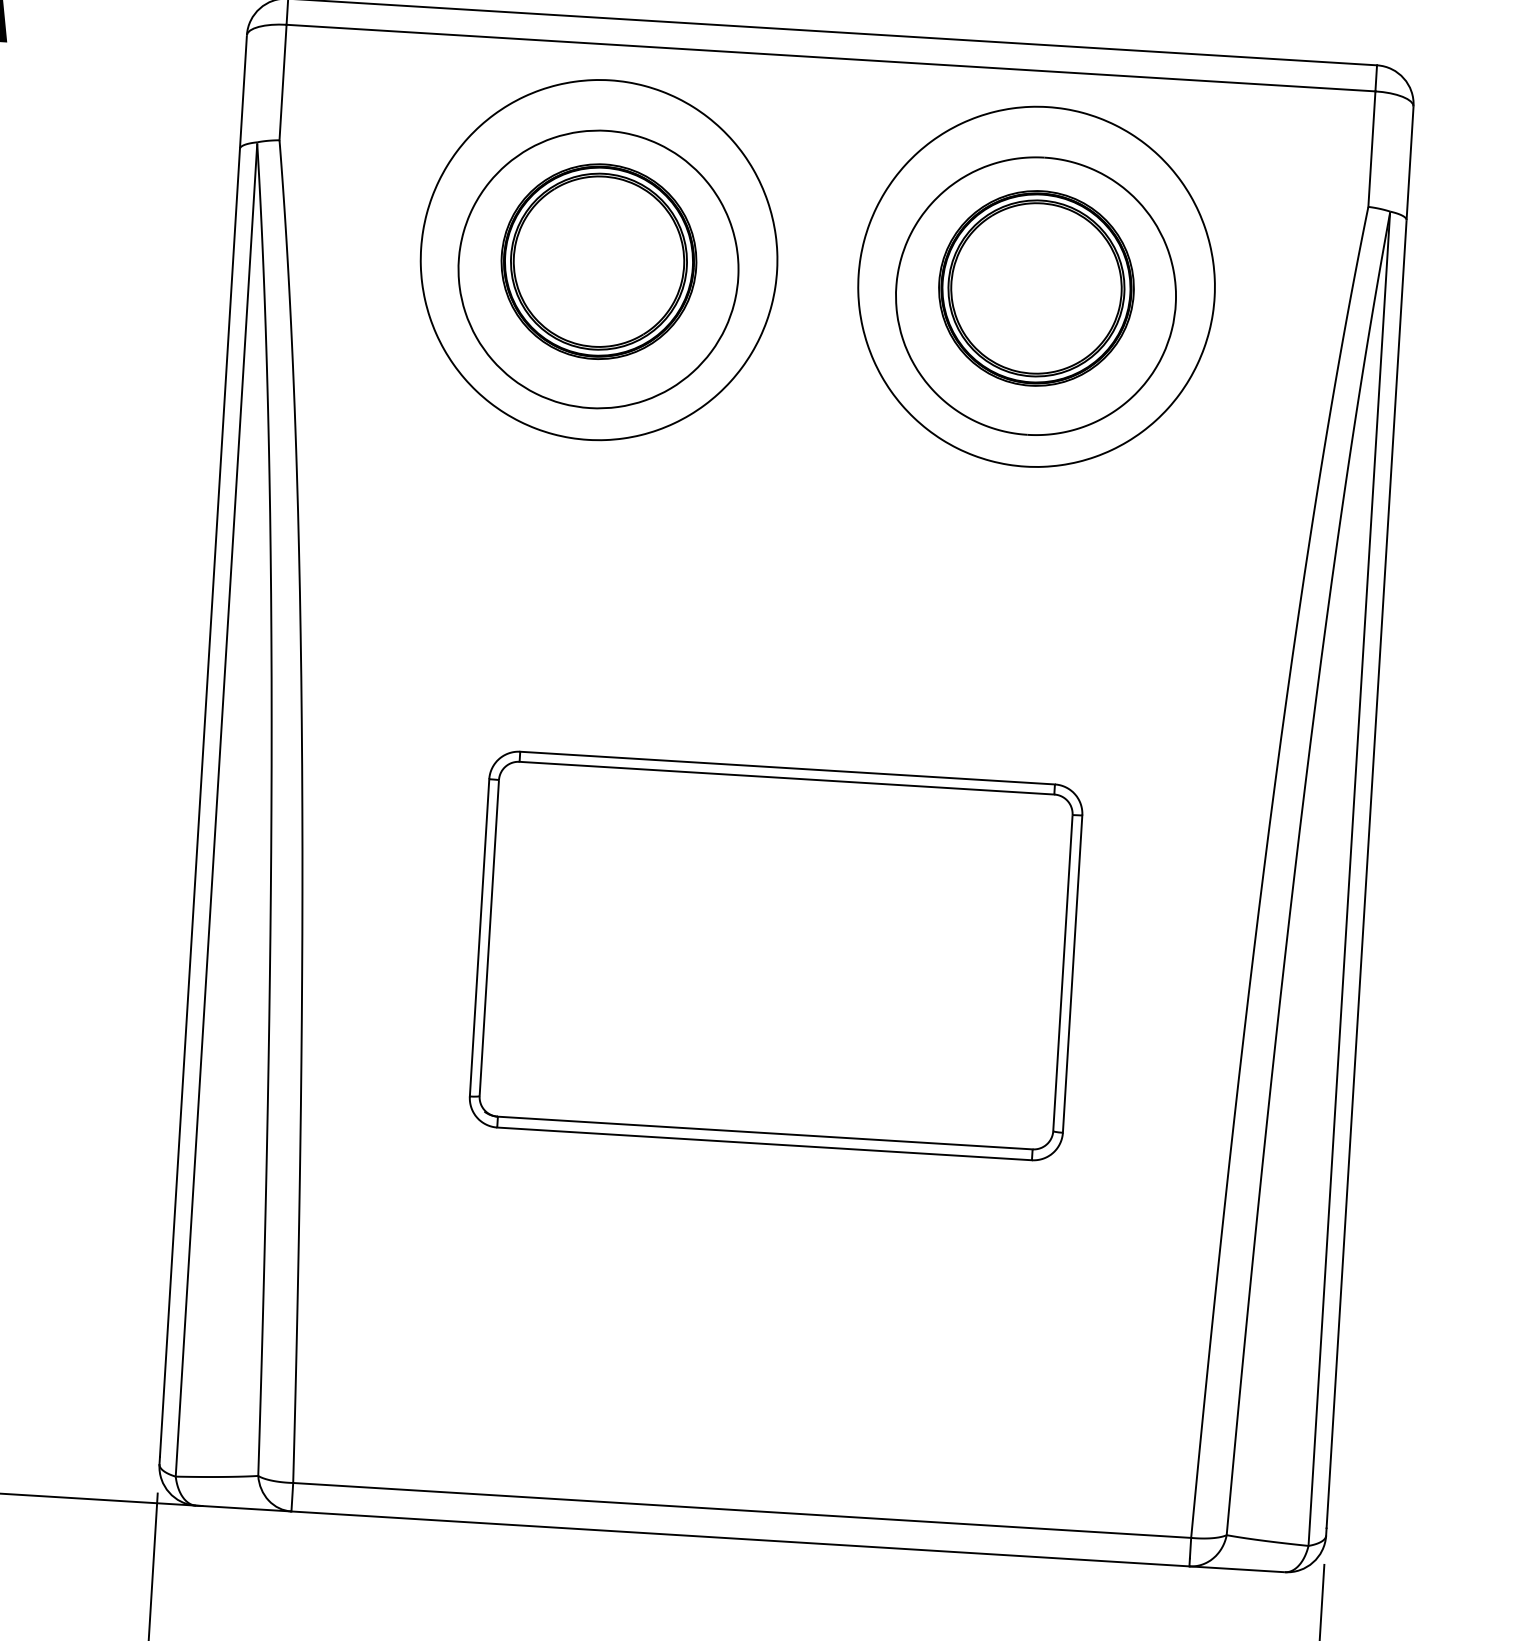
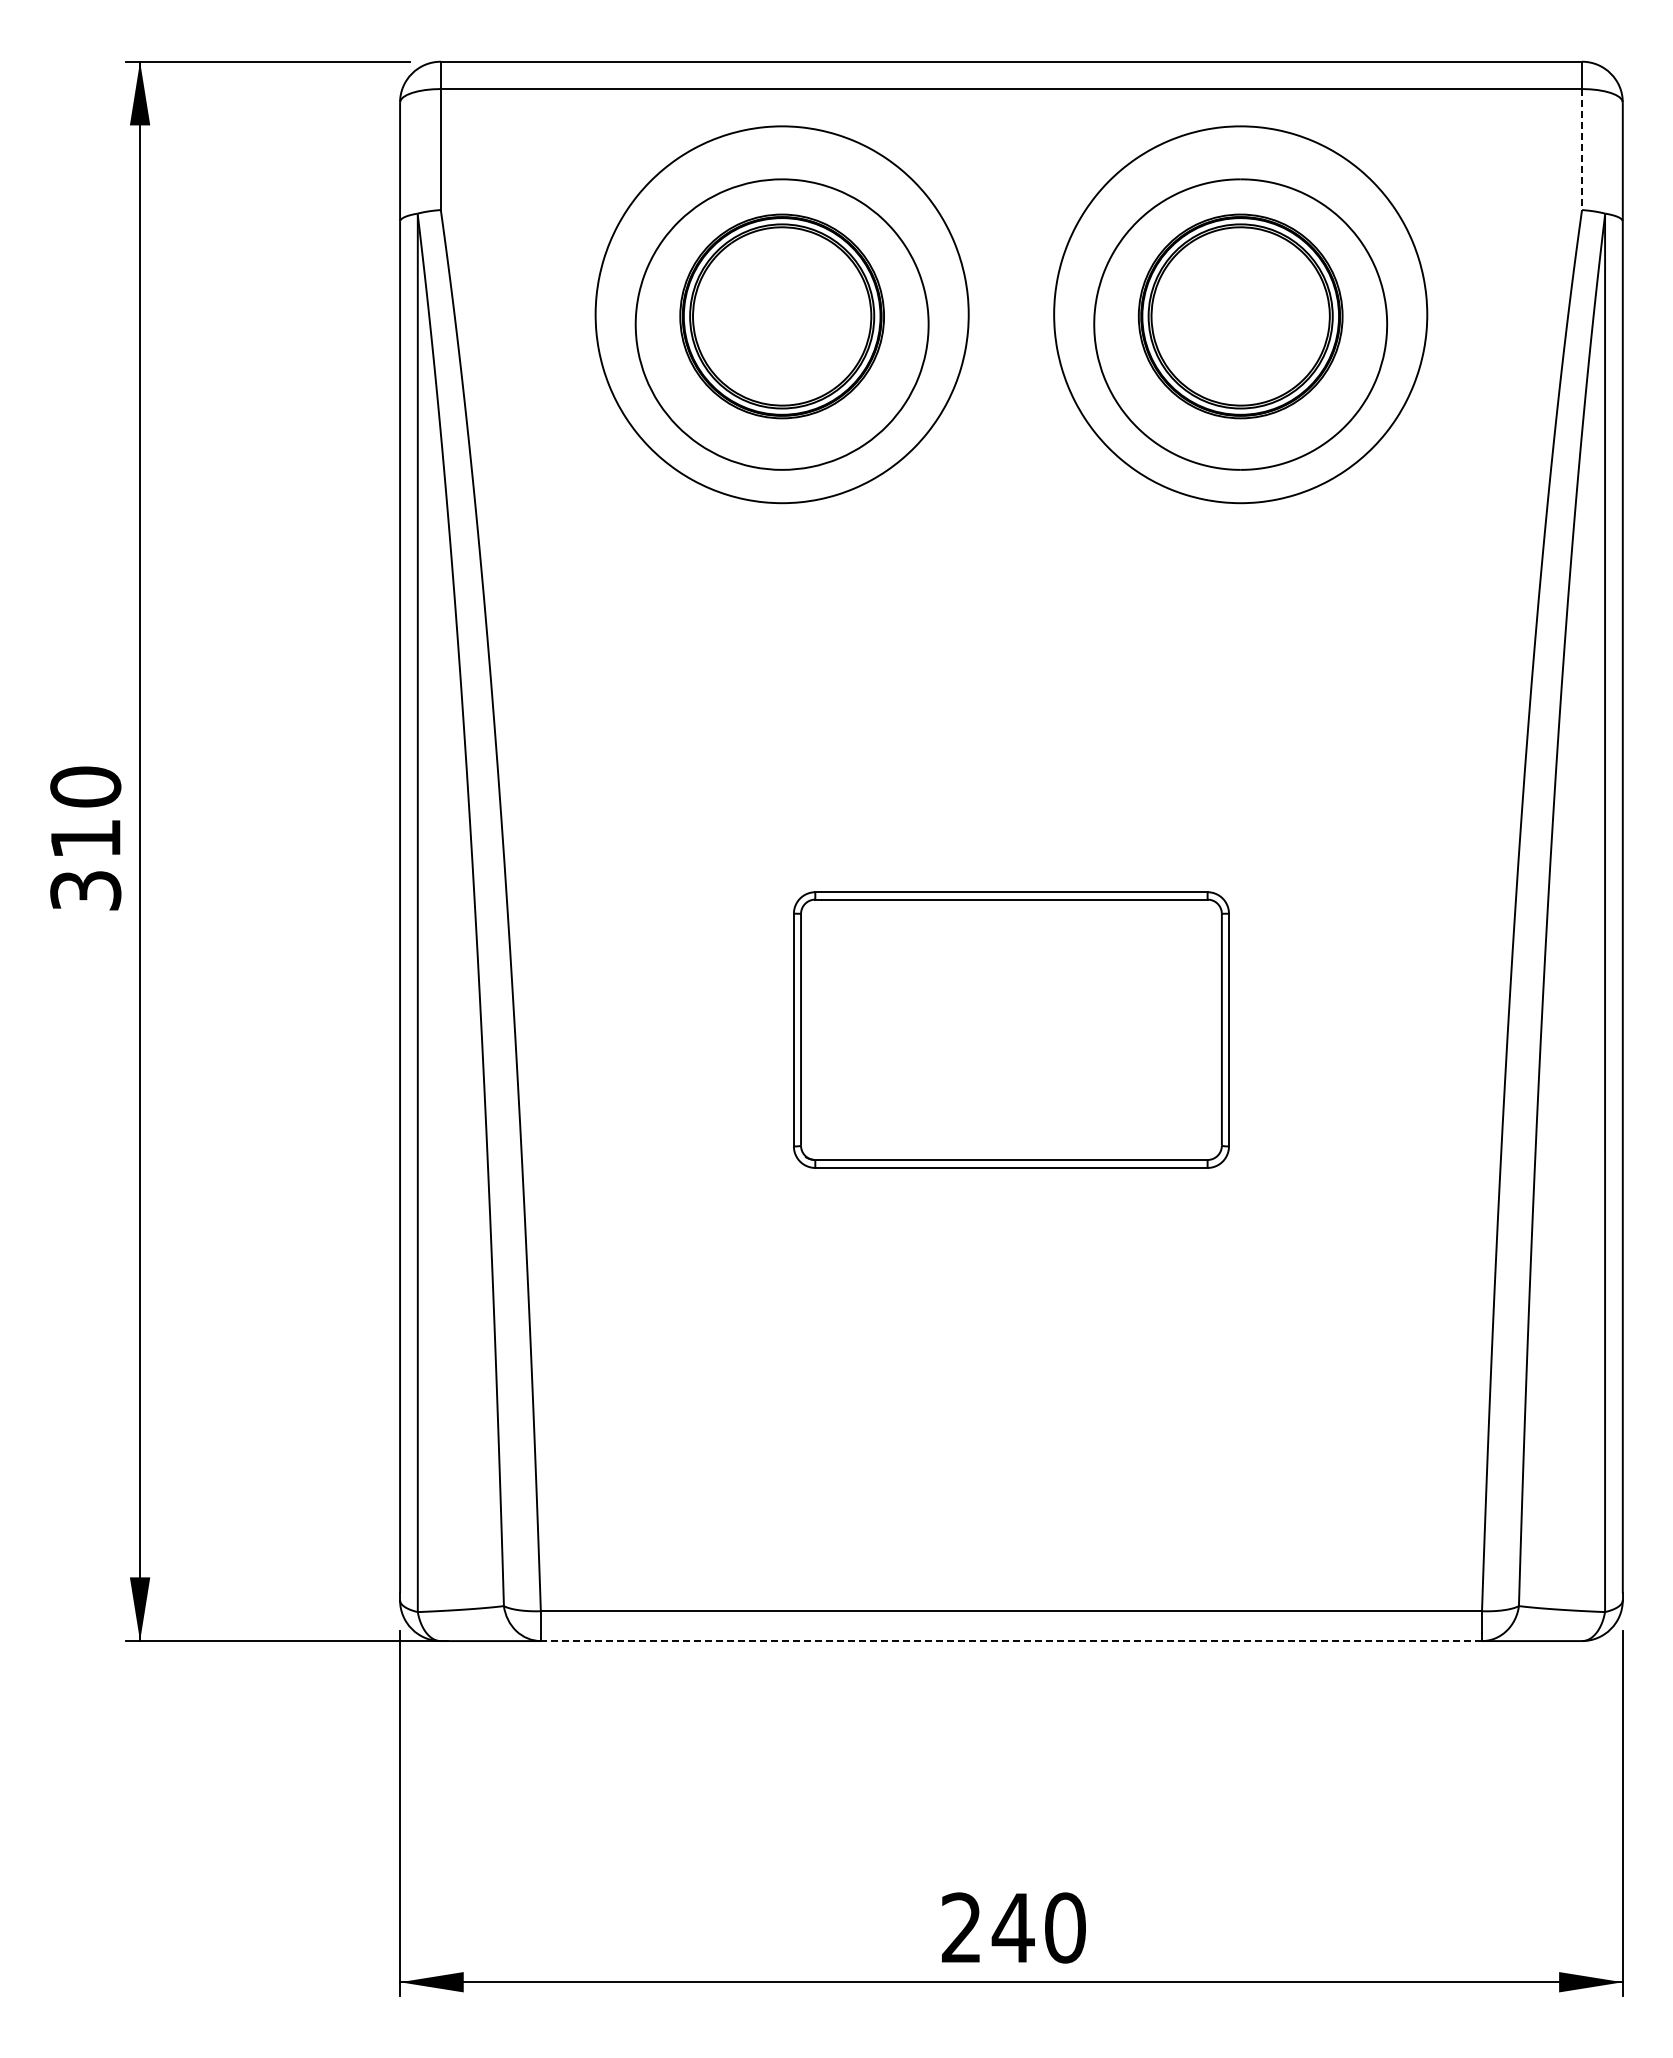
line: (1372, 149) -> (1582, 149), solid -> dashed
part: (776, 955) -> (1011, 1029), size x0.7
line: (740, 1539) -> (1011, 1641), solid -> dashed

